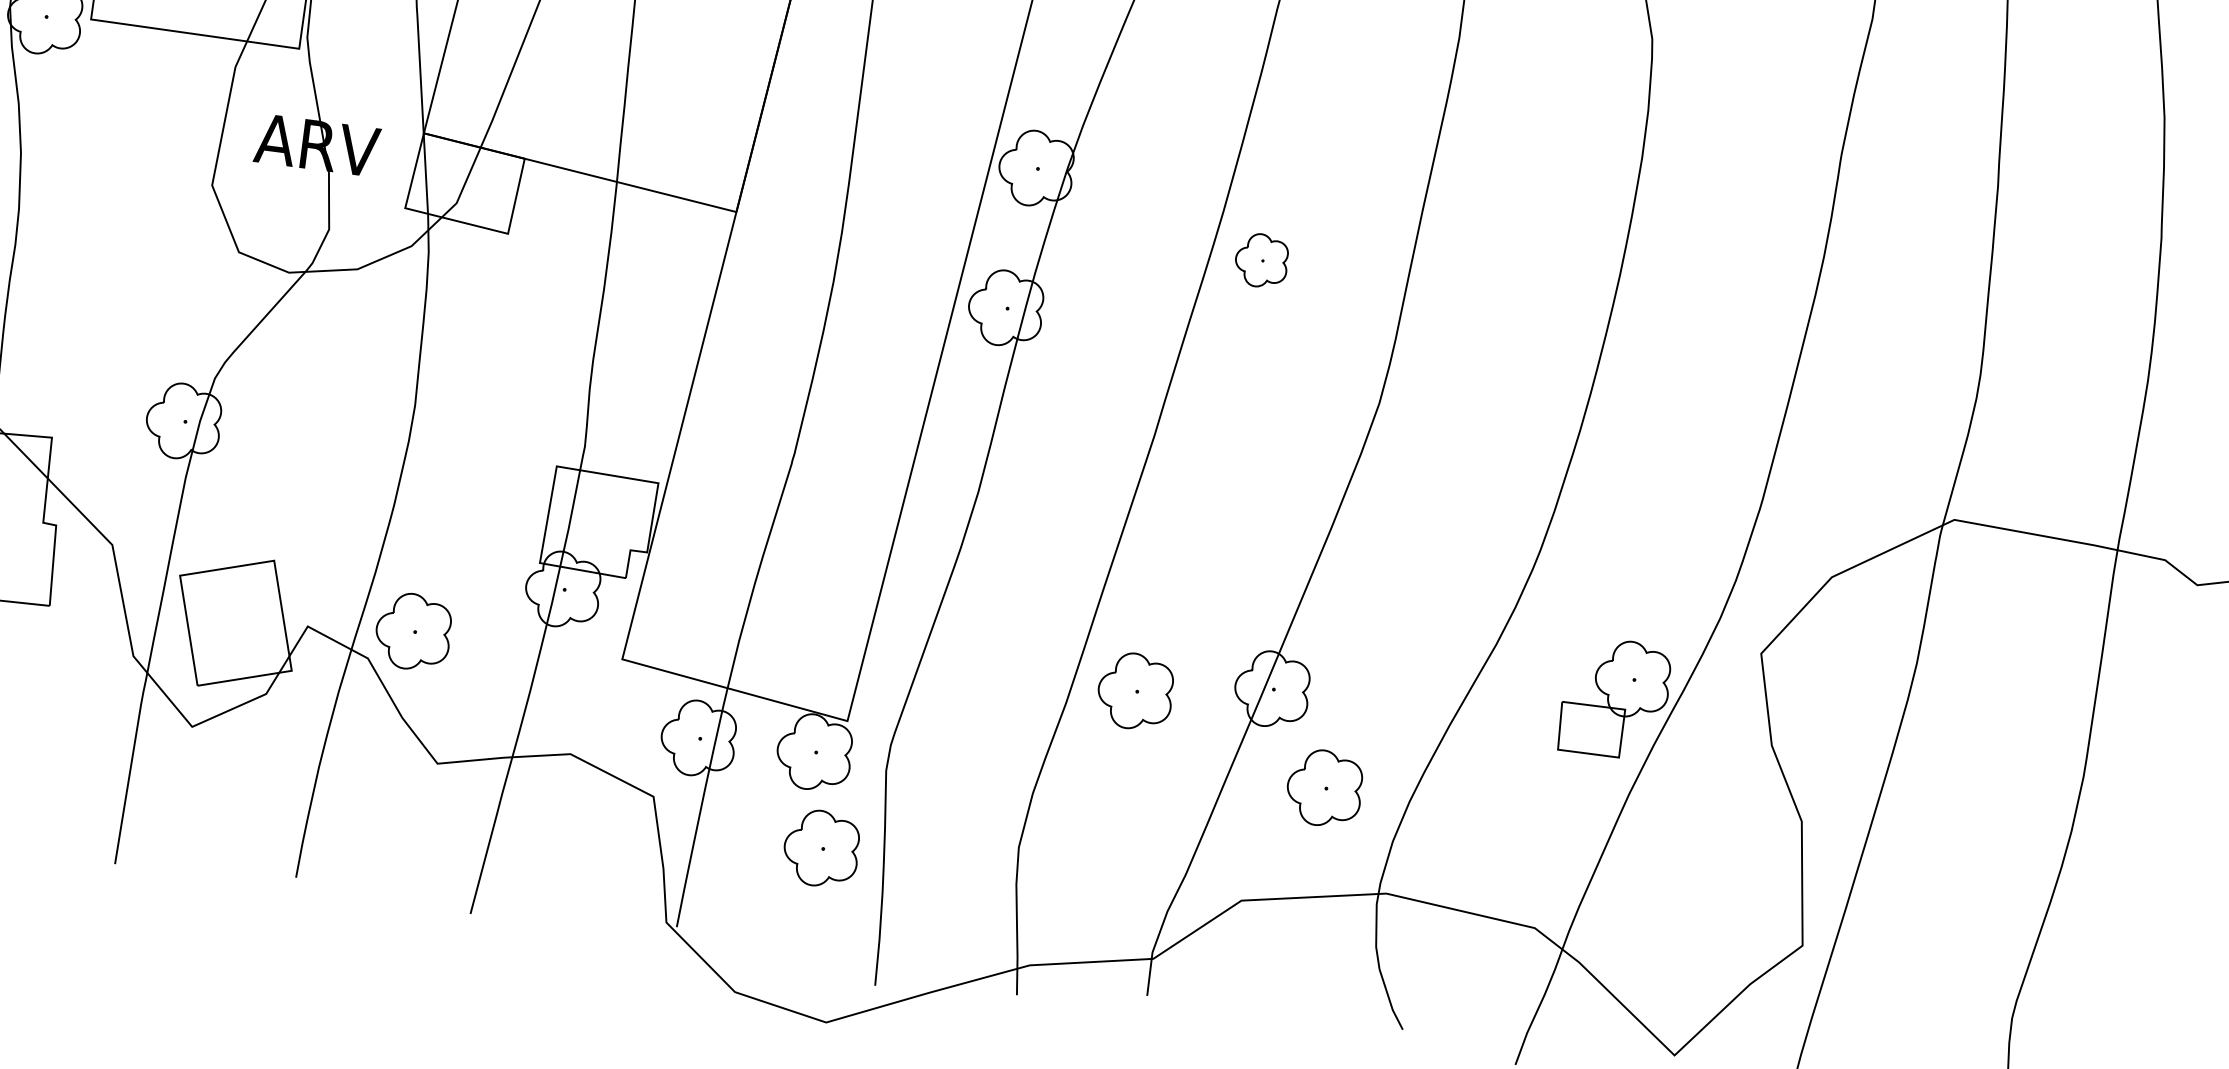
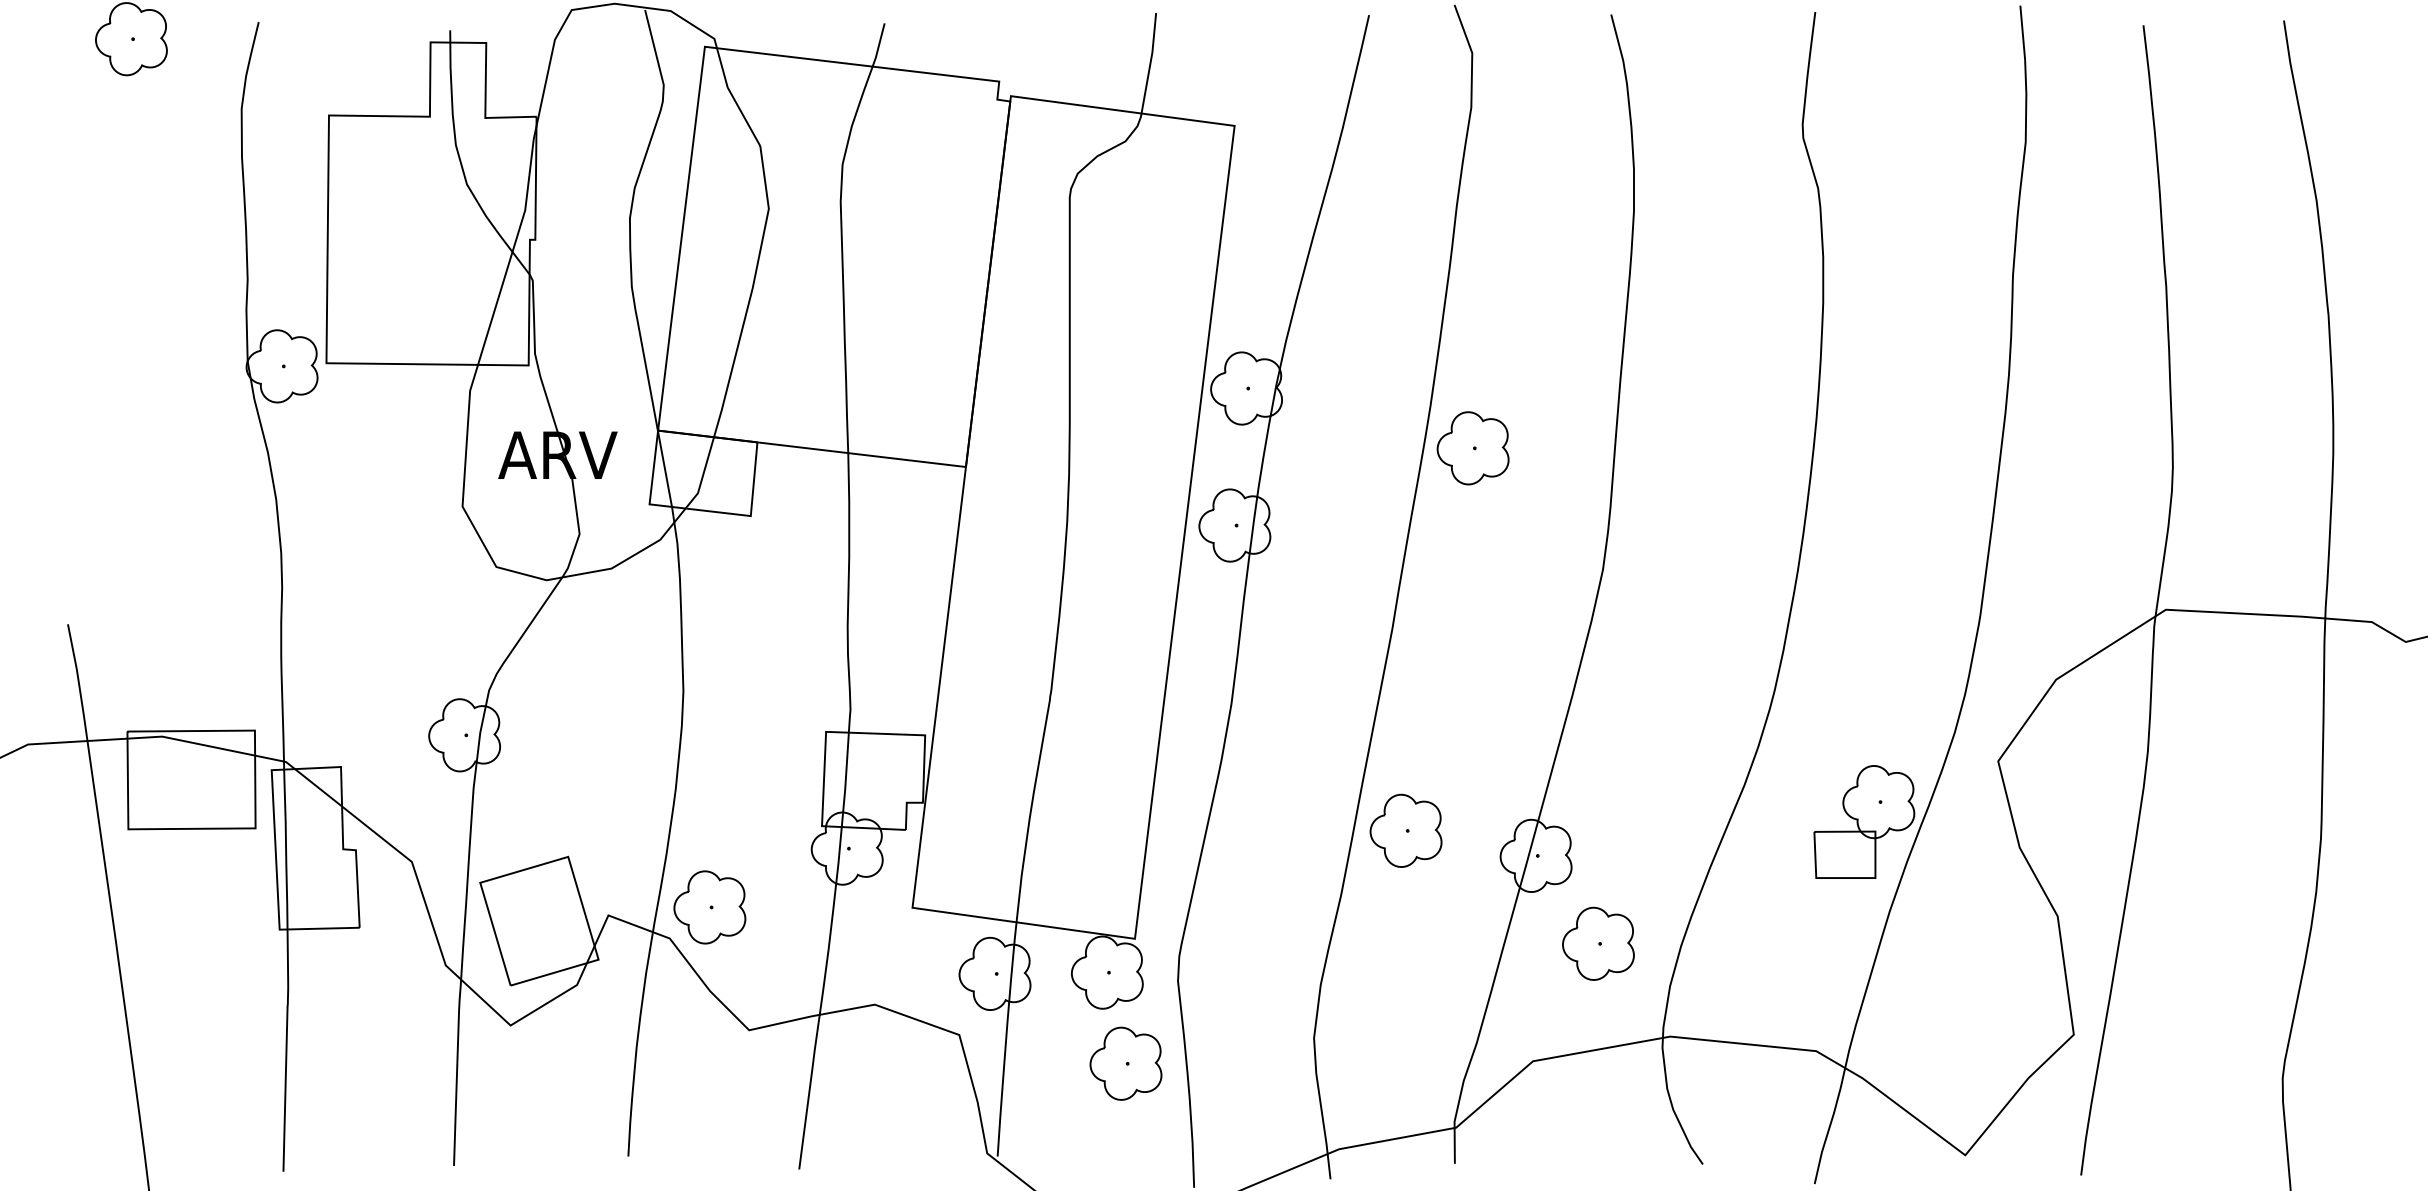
part: (1261, 260) -> (1472, 448), size x1.43
part: (1135, 691) -> (1405, 830), moved

